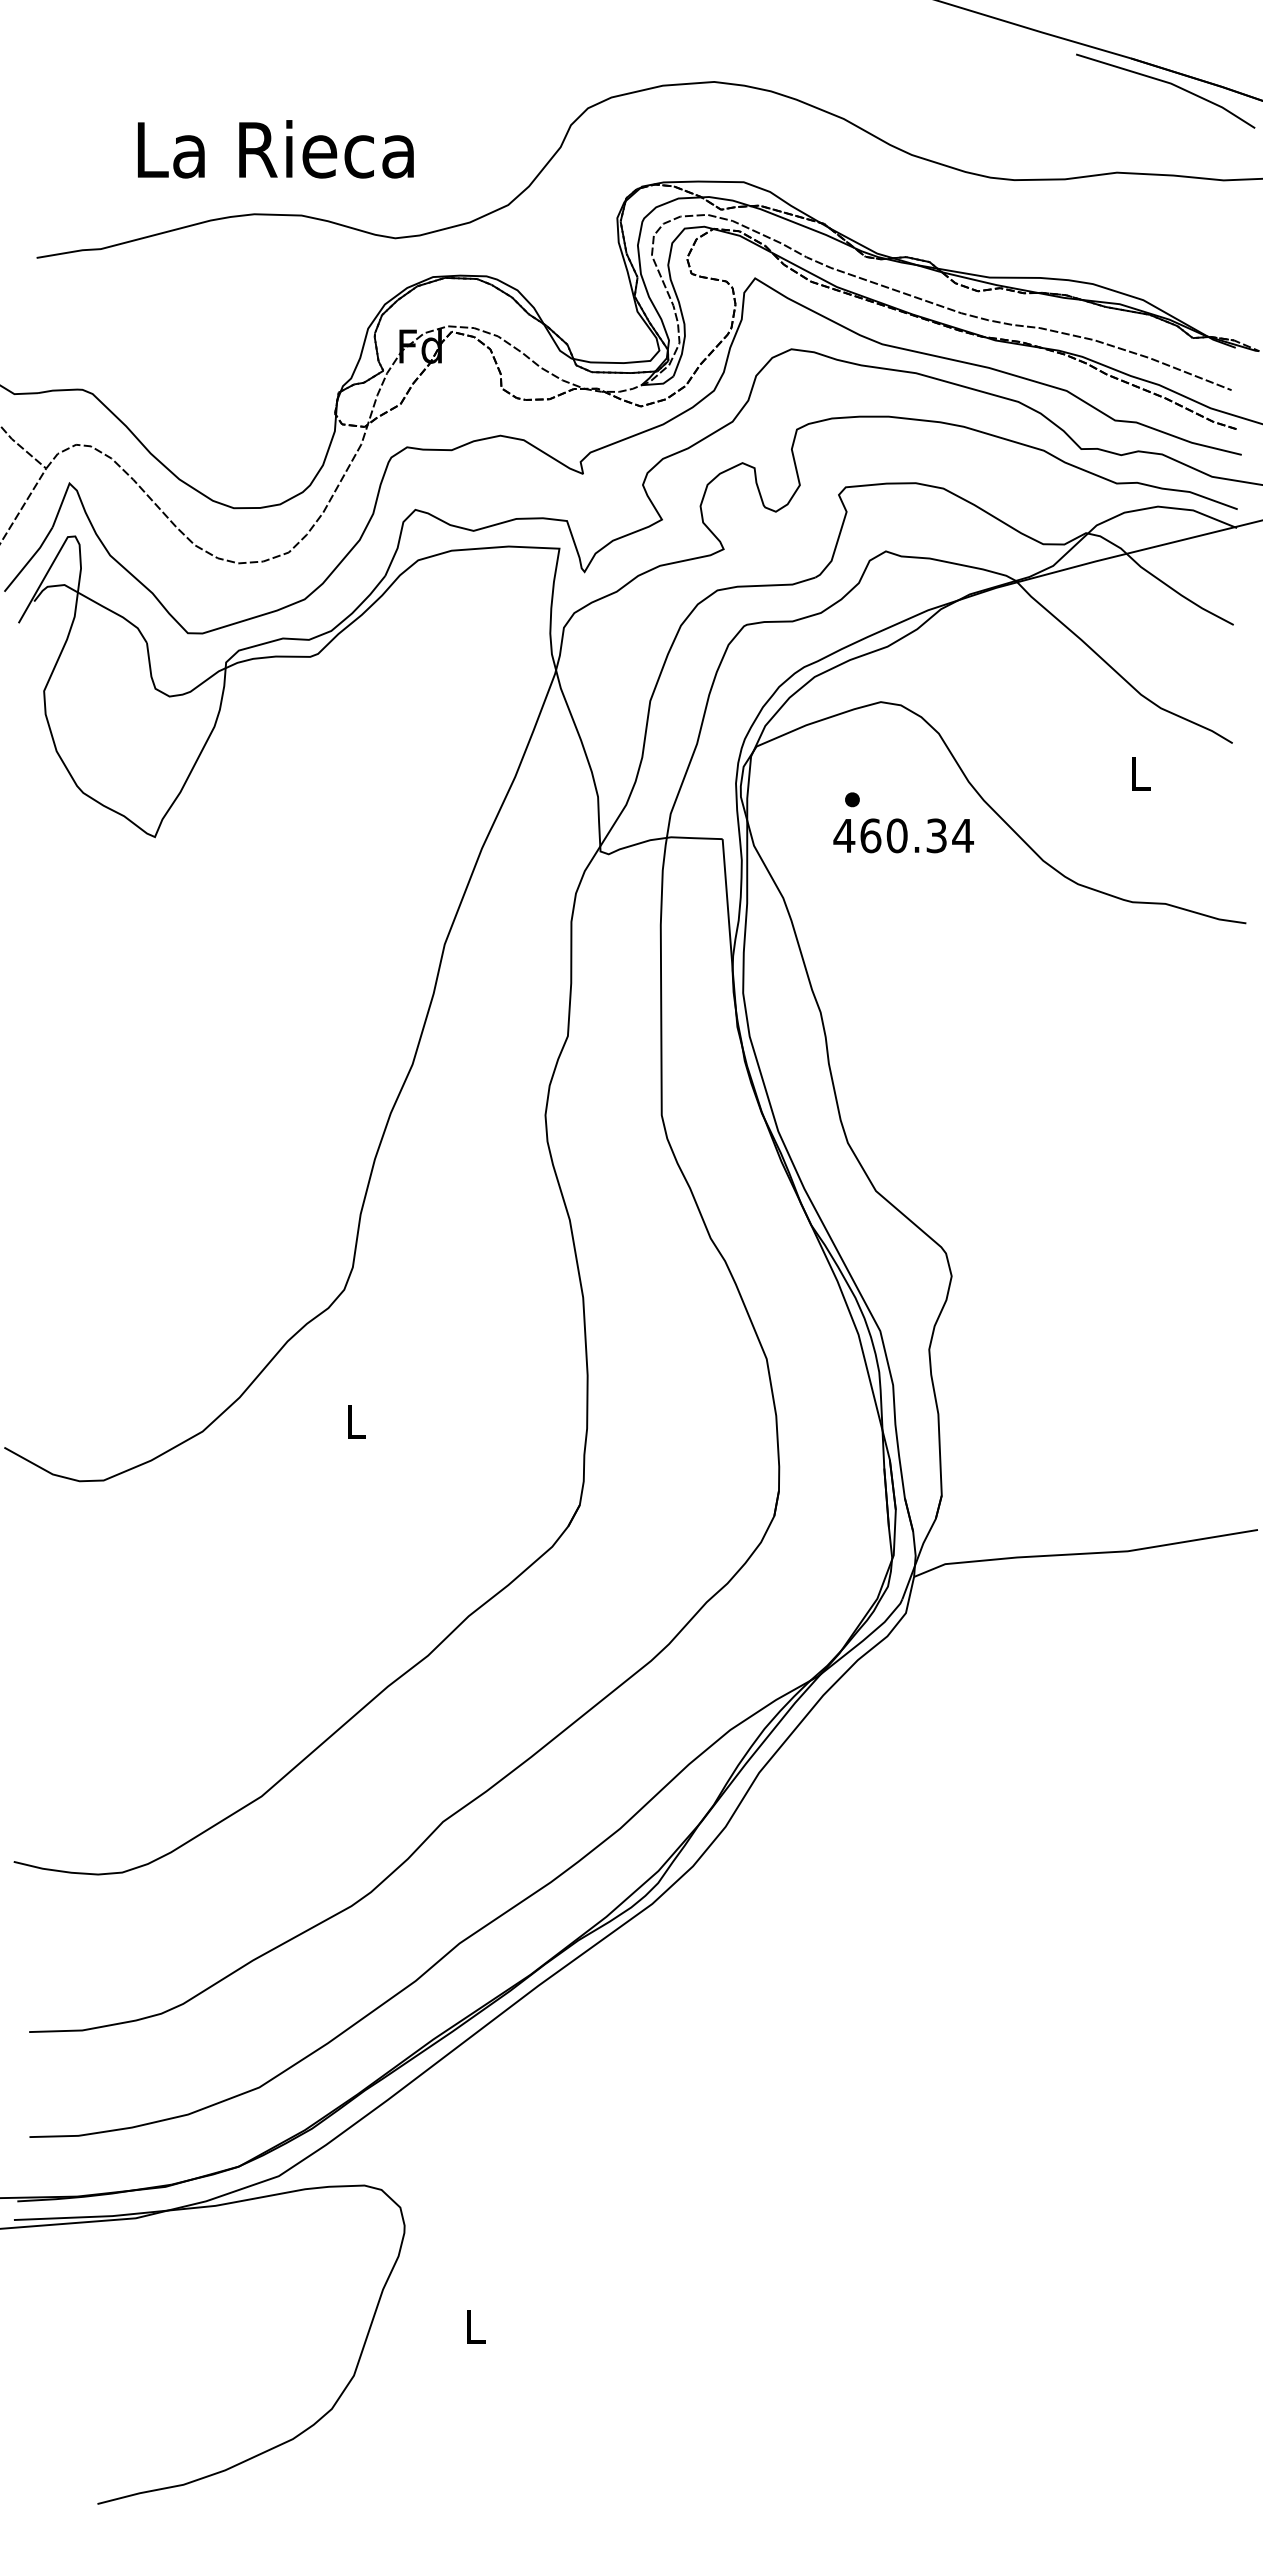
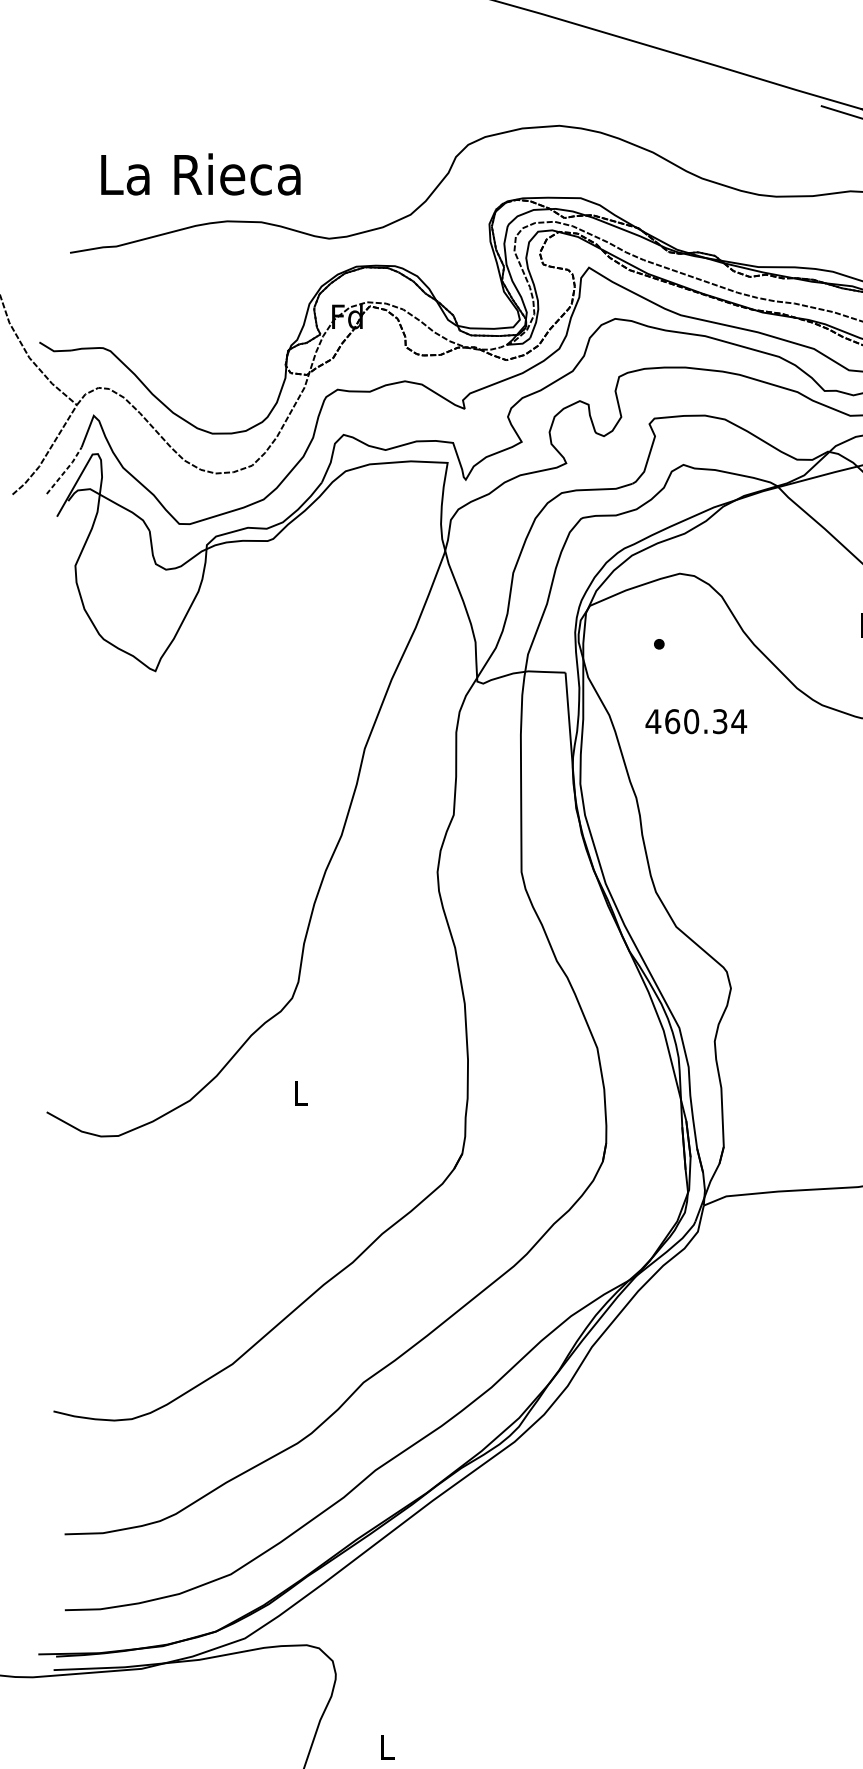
text: (275, 149) -> (200, 174), moved
line: (30, 559) -> (65, 470), solid -> dashed
text: (903, 835) -> (696, 721), moved

